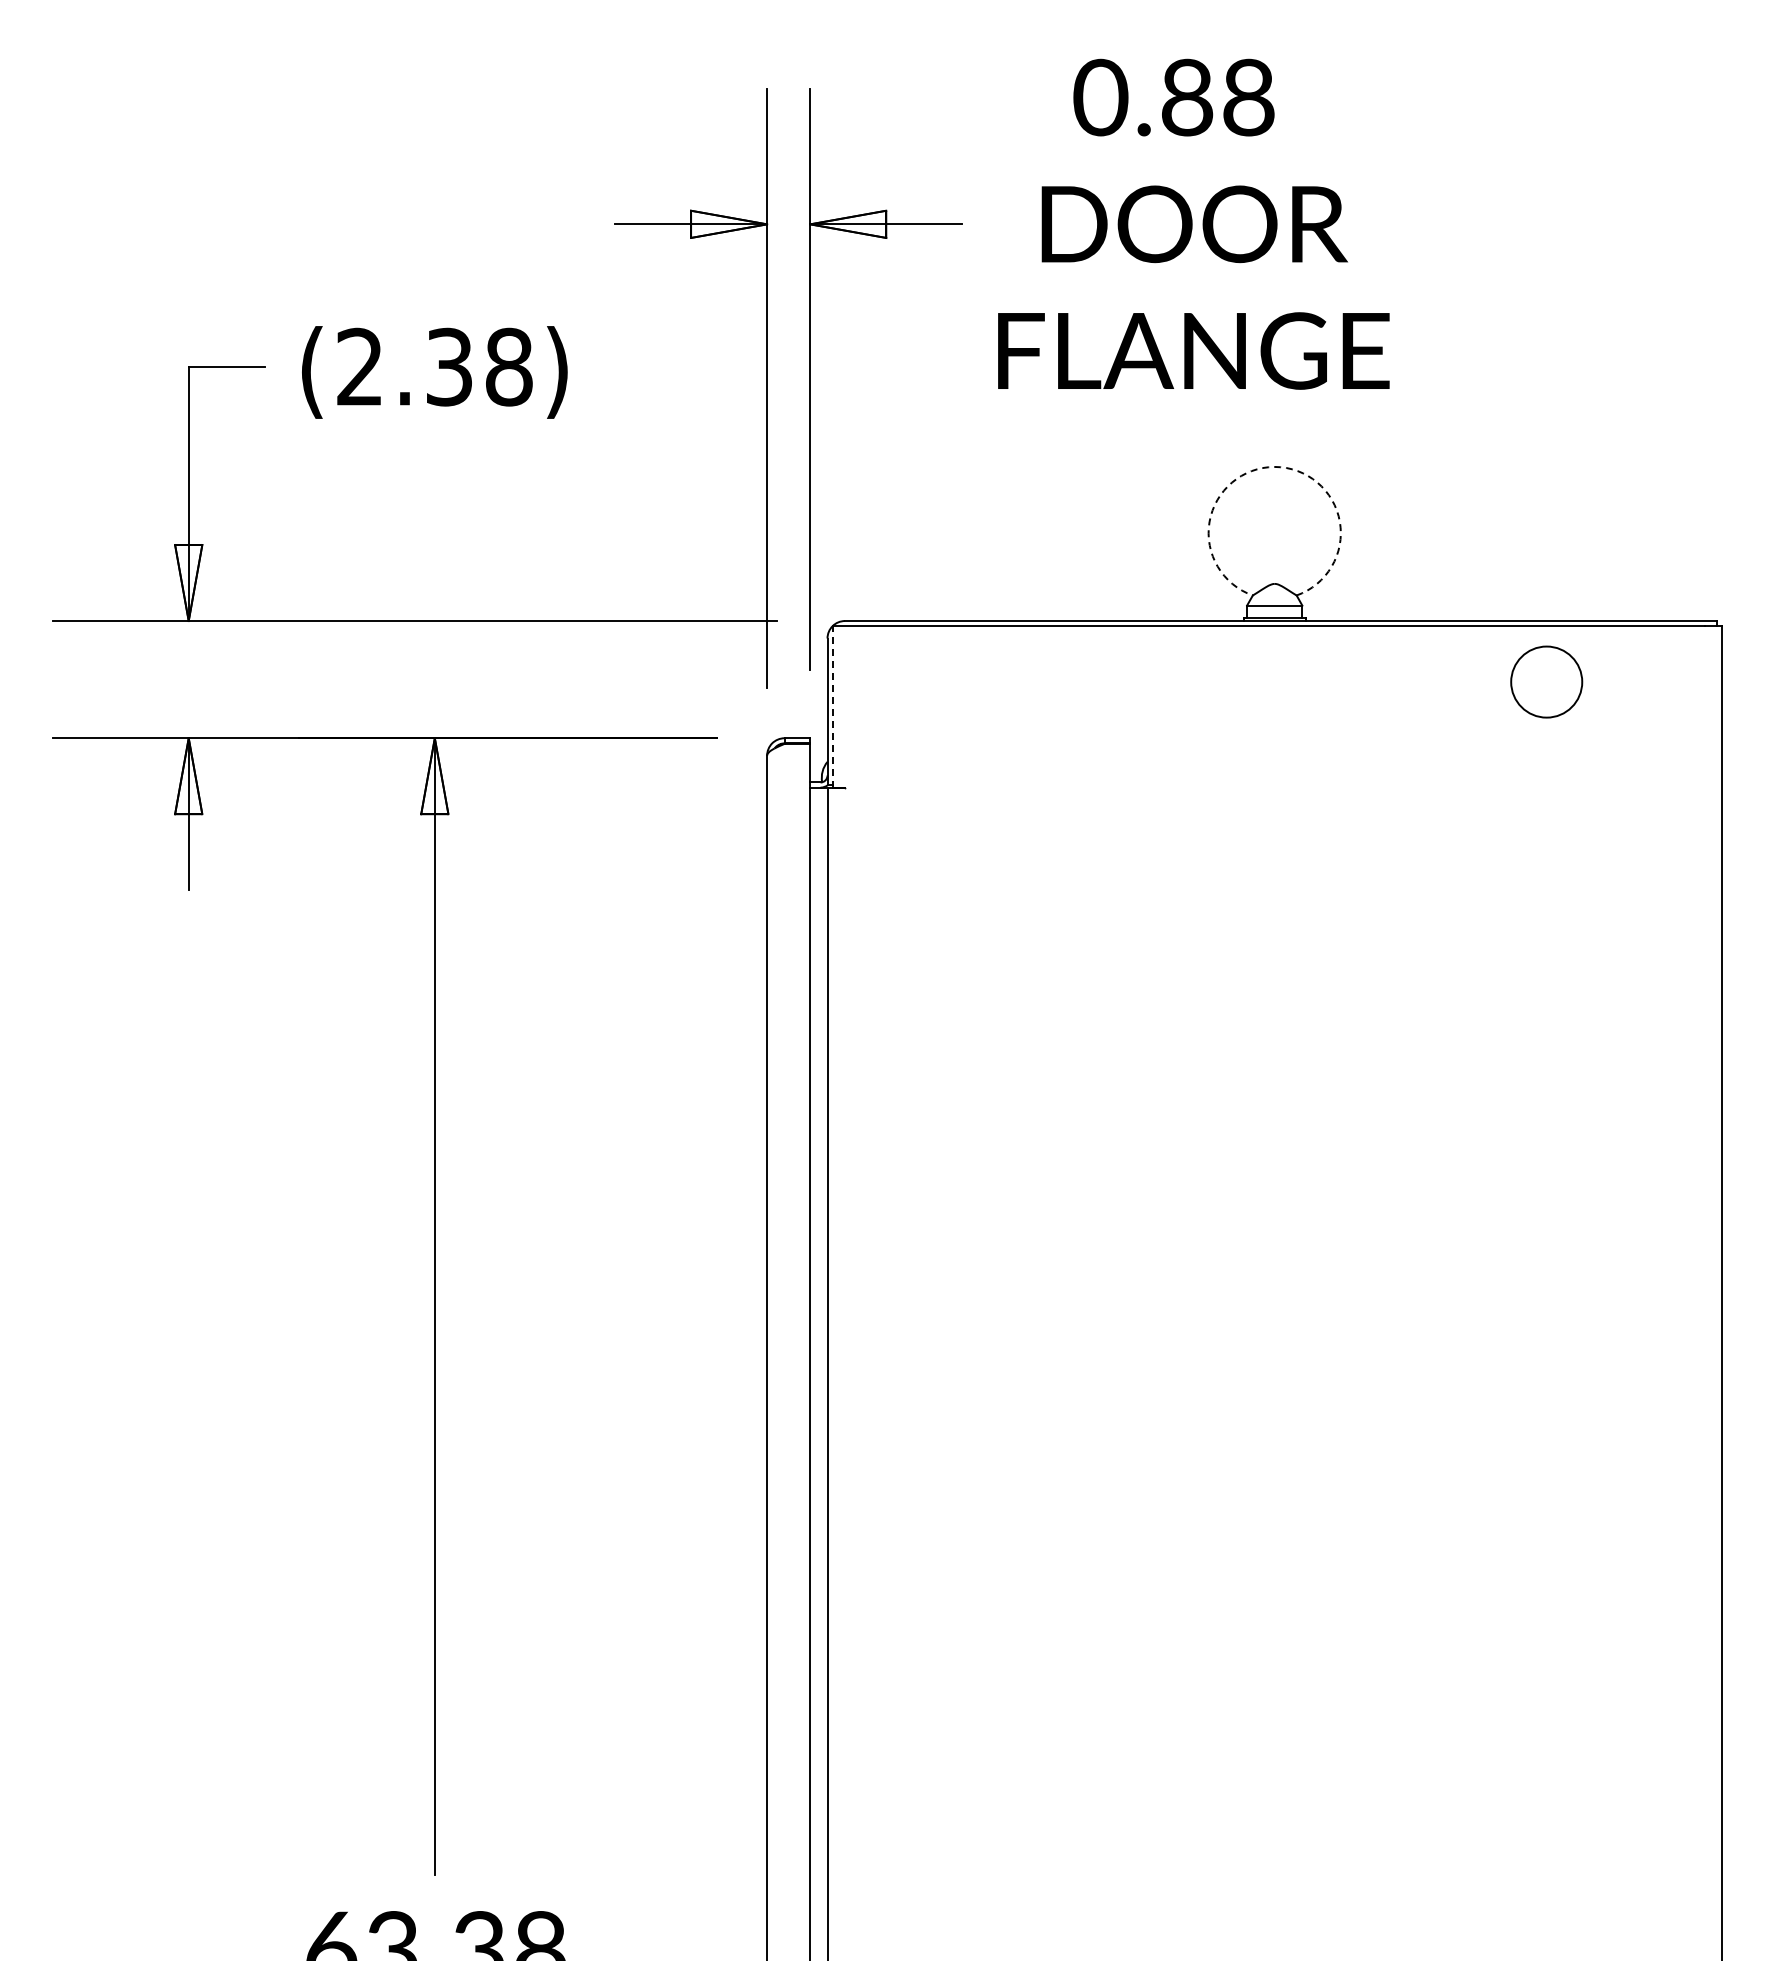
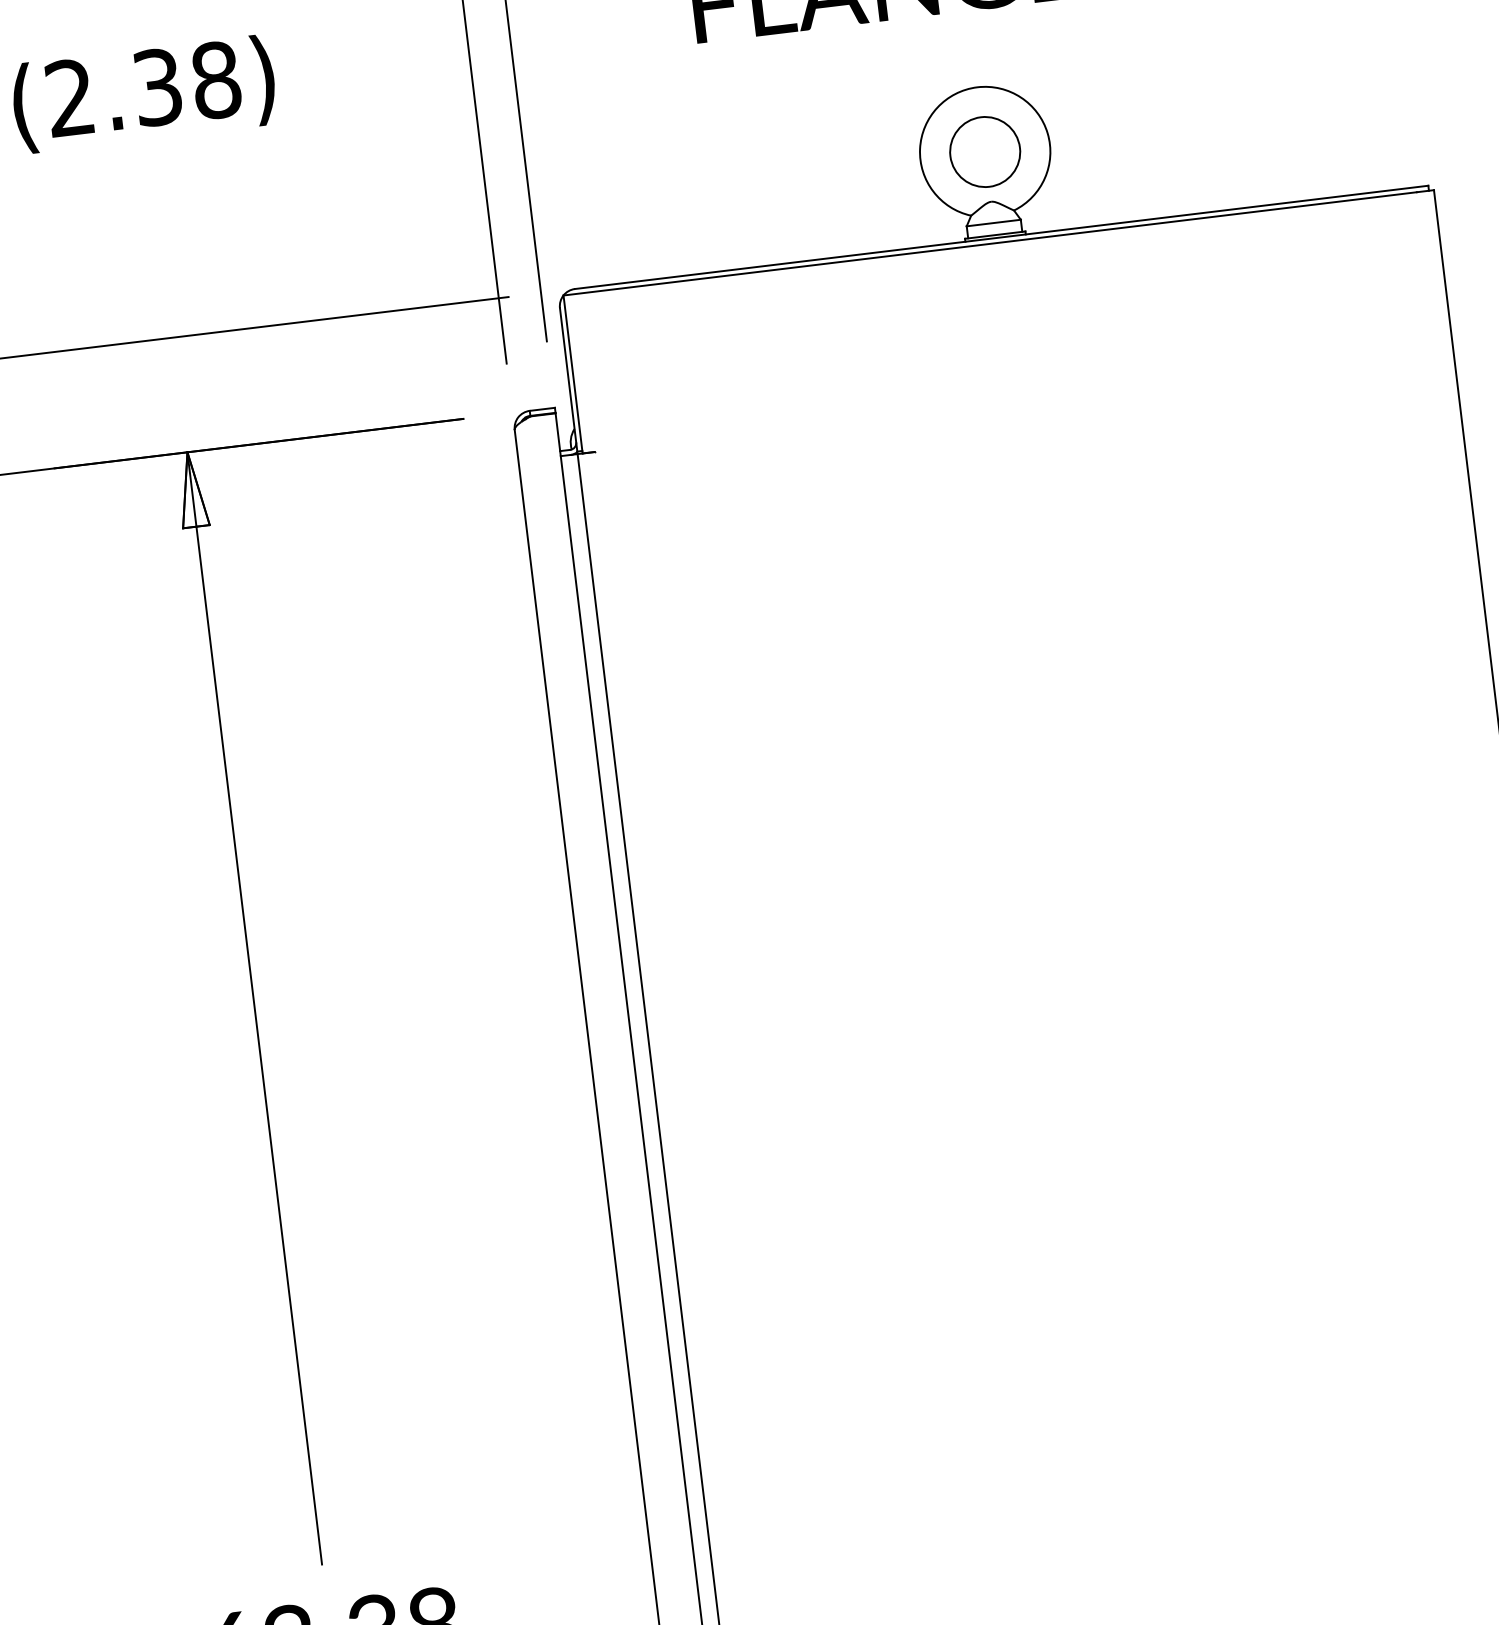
arc: (1274, 466) -> (977, 86), dashed -> solid
circle: (1546, 681) -> (984, 151), moved
line: (832, 706) -> (572, 374), dashed -> solid

